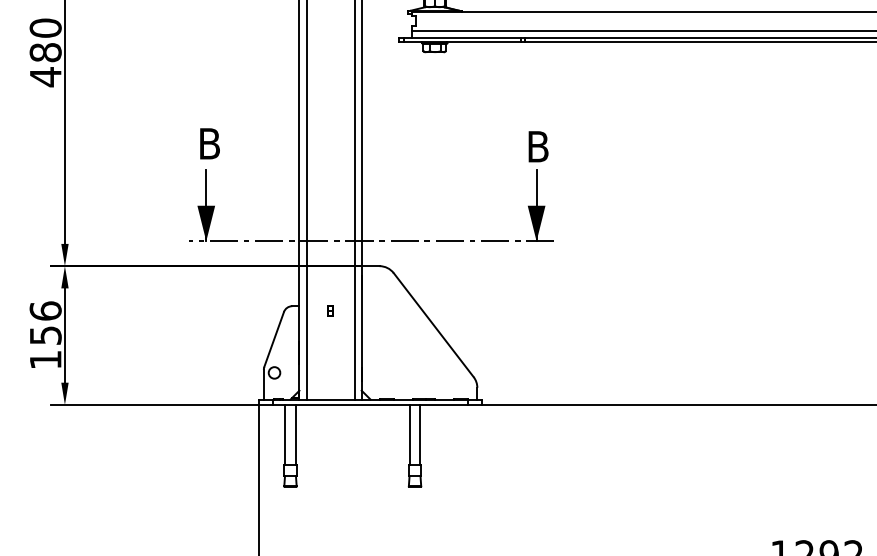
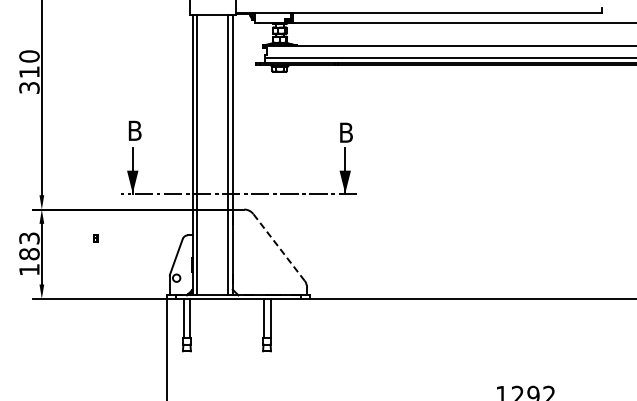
text: (45, 65) -> (29, 80), 480 -> 310
part: (330, 311) -> (95, 238), moved
text: (45, 323) -> (29, 246), 156 -> 183
line: (432, 325) -> (278, 247), solid -> dashed

